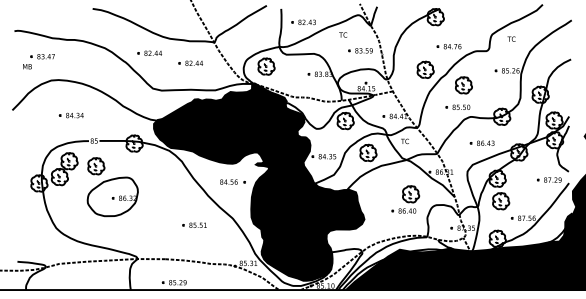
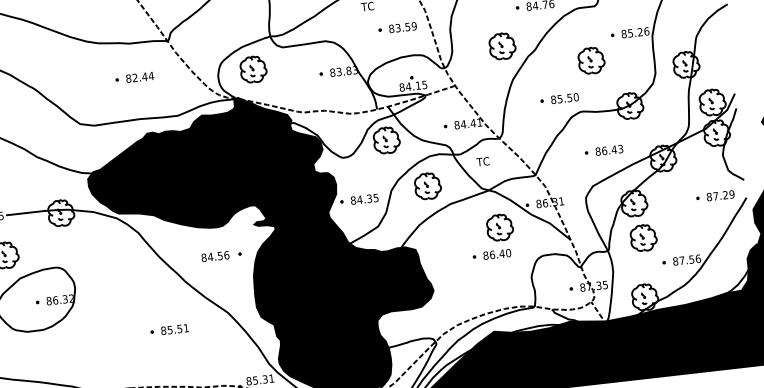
part: (149, 52) -> (68, 68), removed
part: (463, 85) -> (590, 61), moved
part: (405, 199) -> (492, 236), moved

